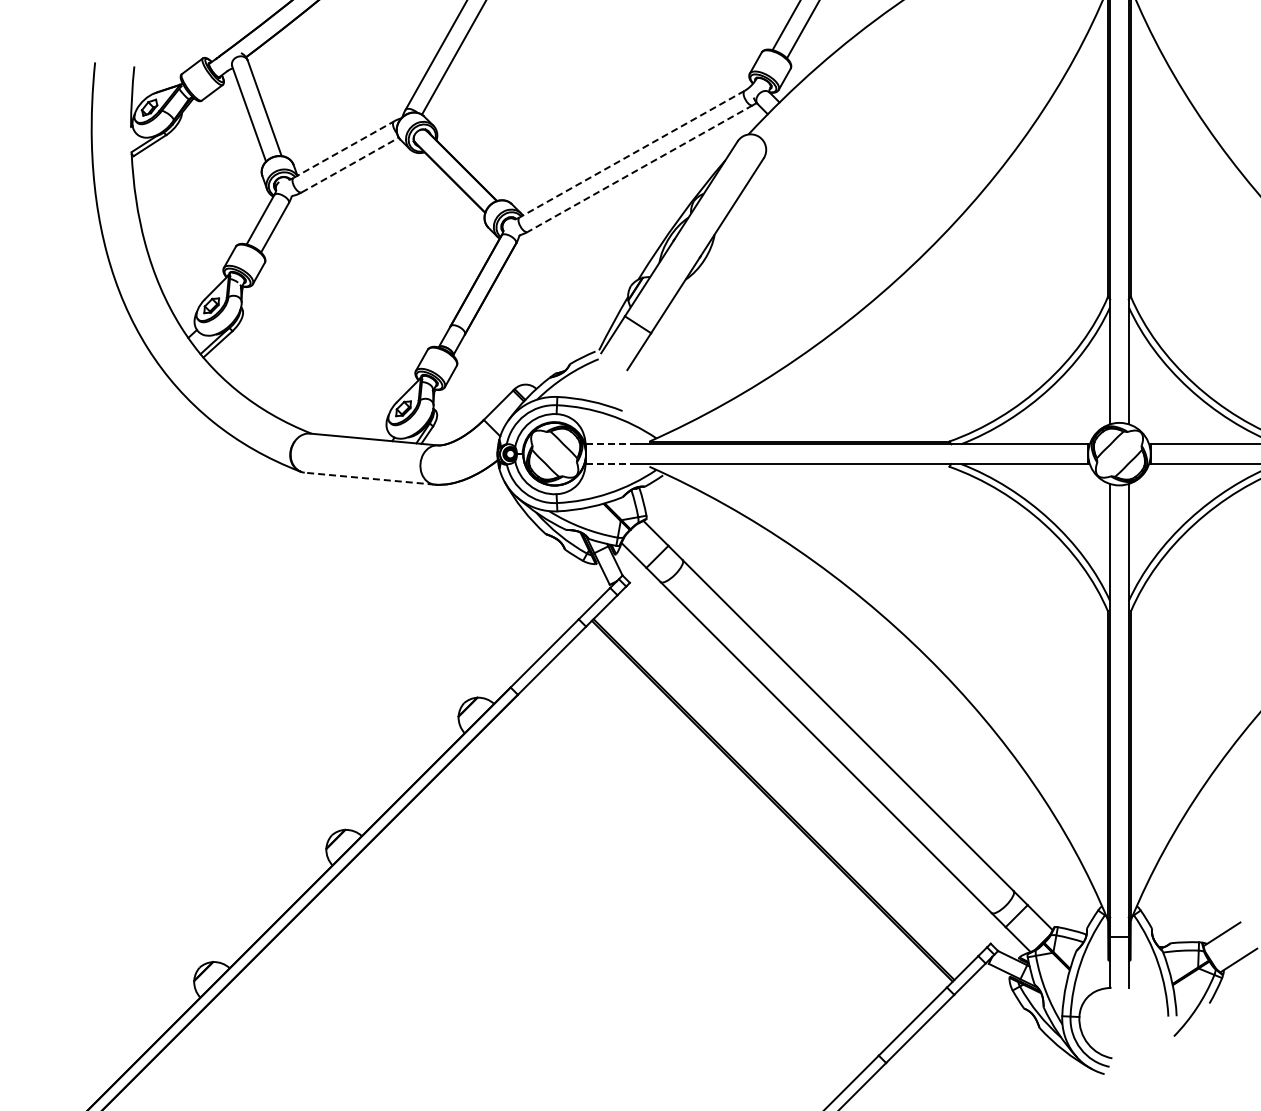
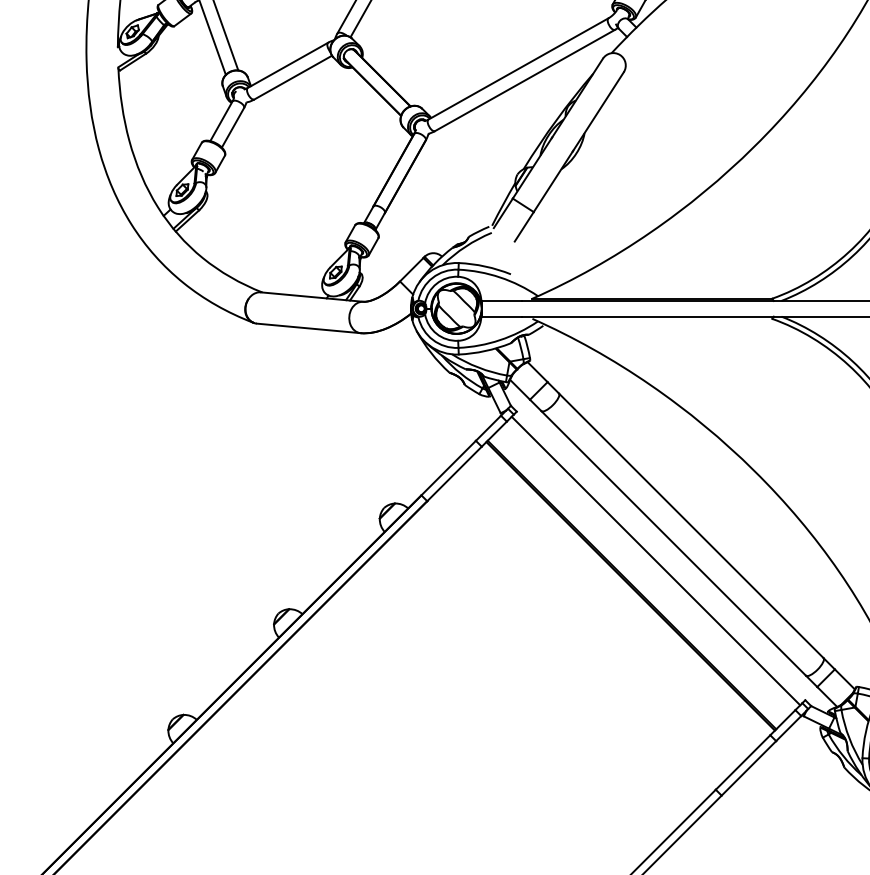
line: (343, 149) -> (287, 65), dashed -> solid
line: (631, 154) -> (518, 69), dashed -> solid
line: (350, 165) -> (293, 77), dashed -> solid
line: (639, 168) -> (524, 80), dashed -> solid
line: (611, 444) -> (502, 301), dashed -> solid
line: (610, 464) -> (501, 317), dashed -> solid
line: (369, 478) -> (308, 328), dashed -> solid
line: (803, 769) -> (655, 560), added

